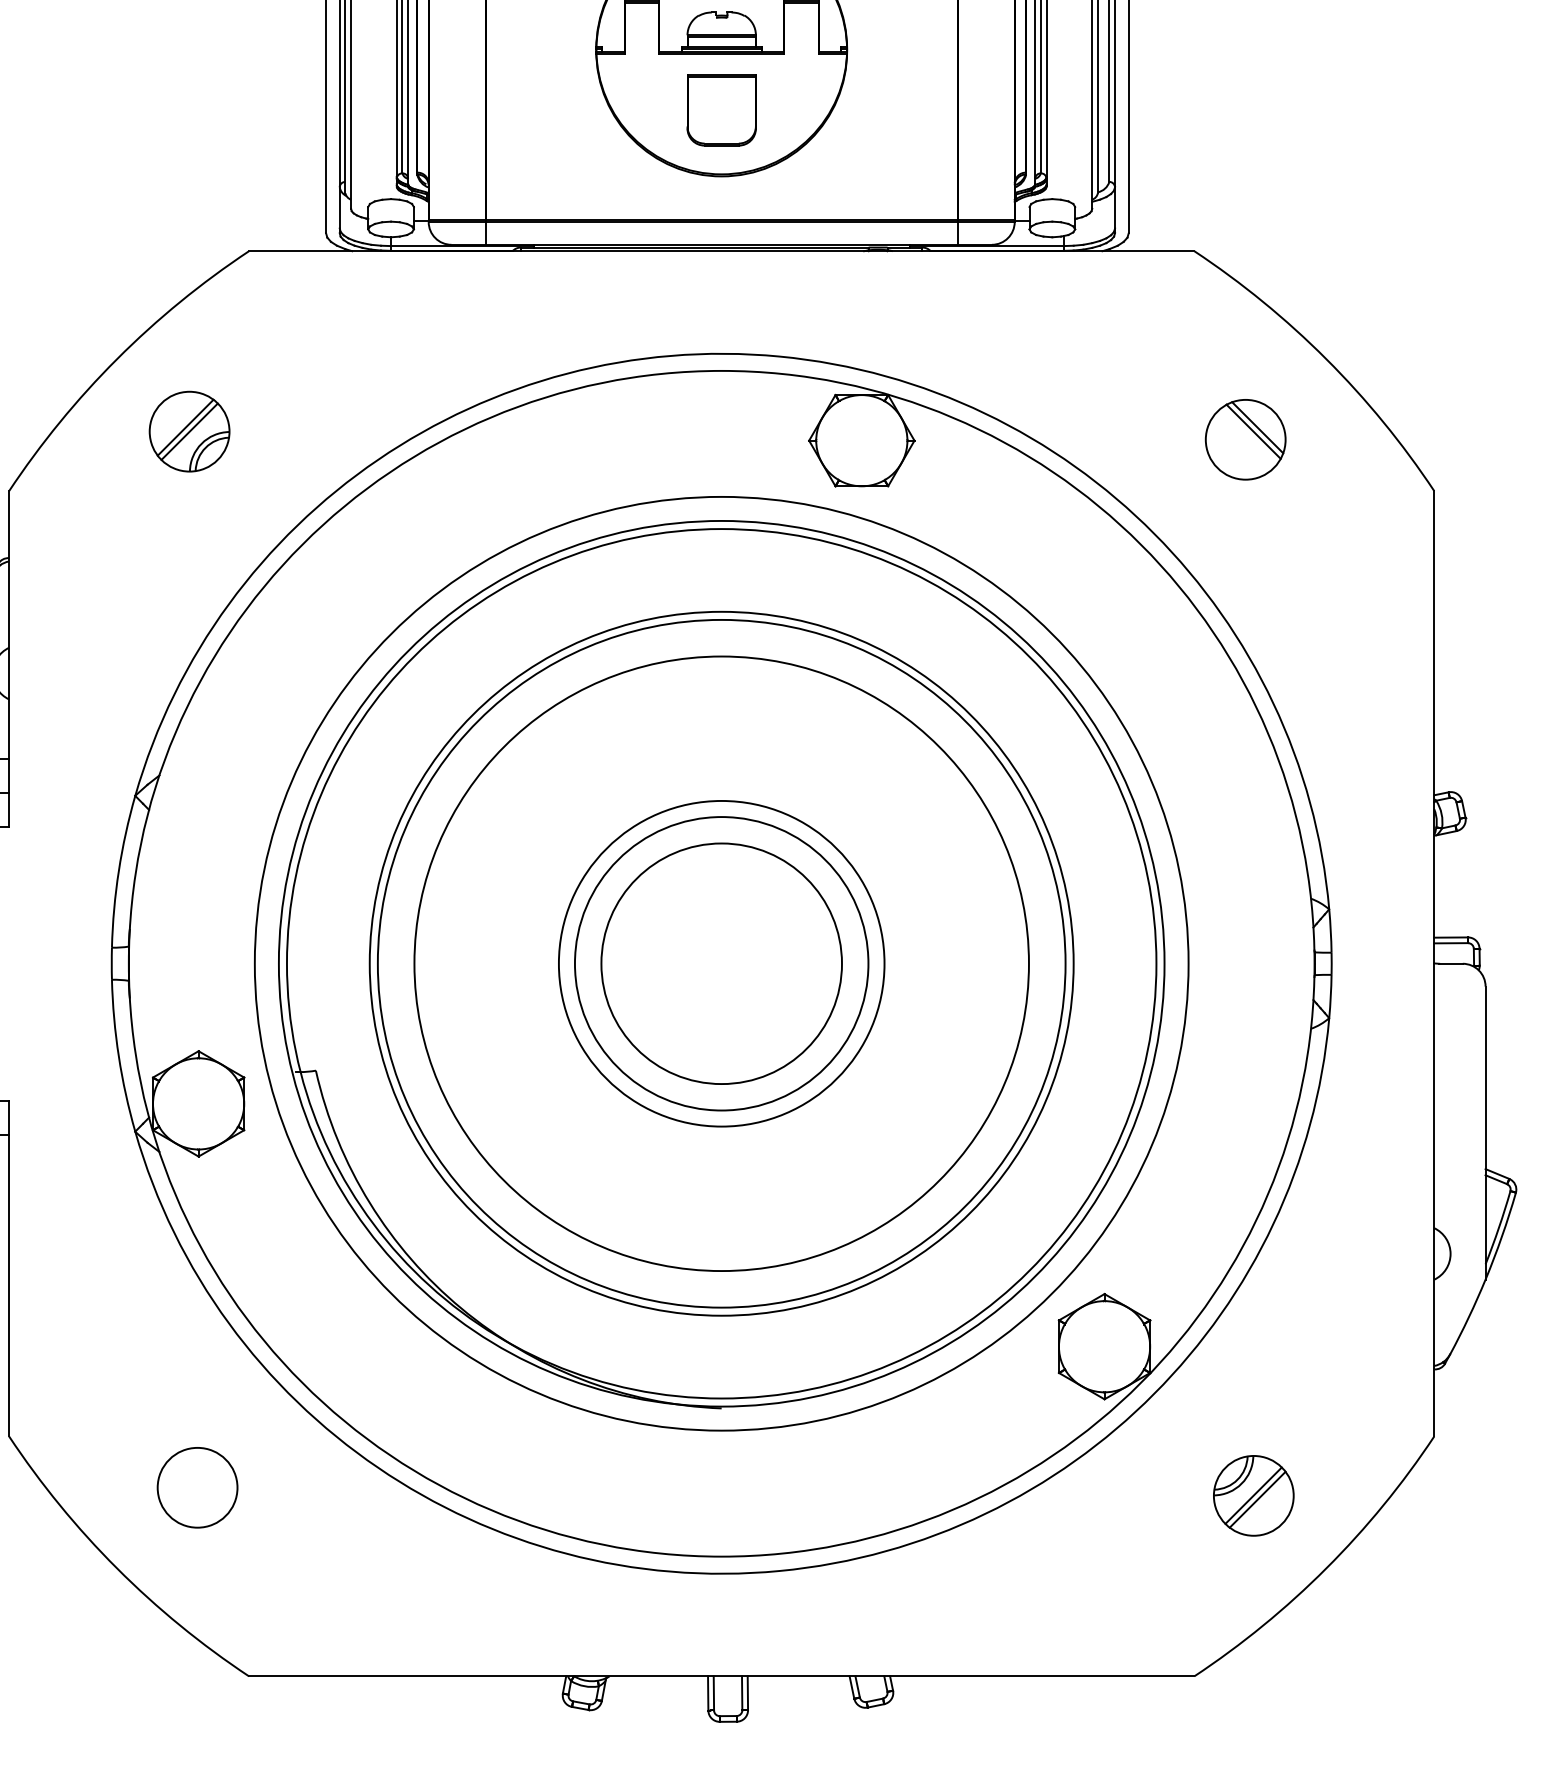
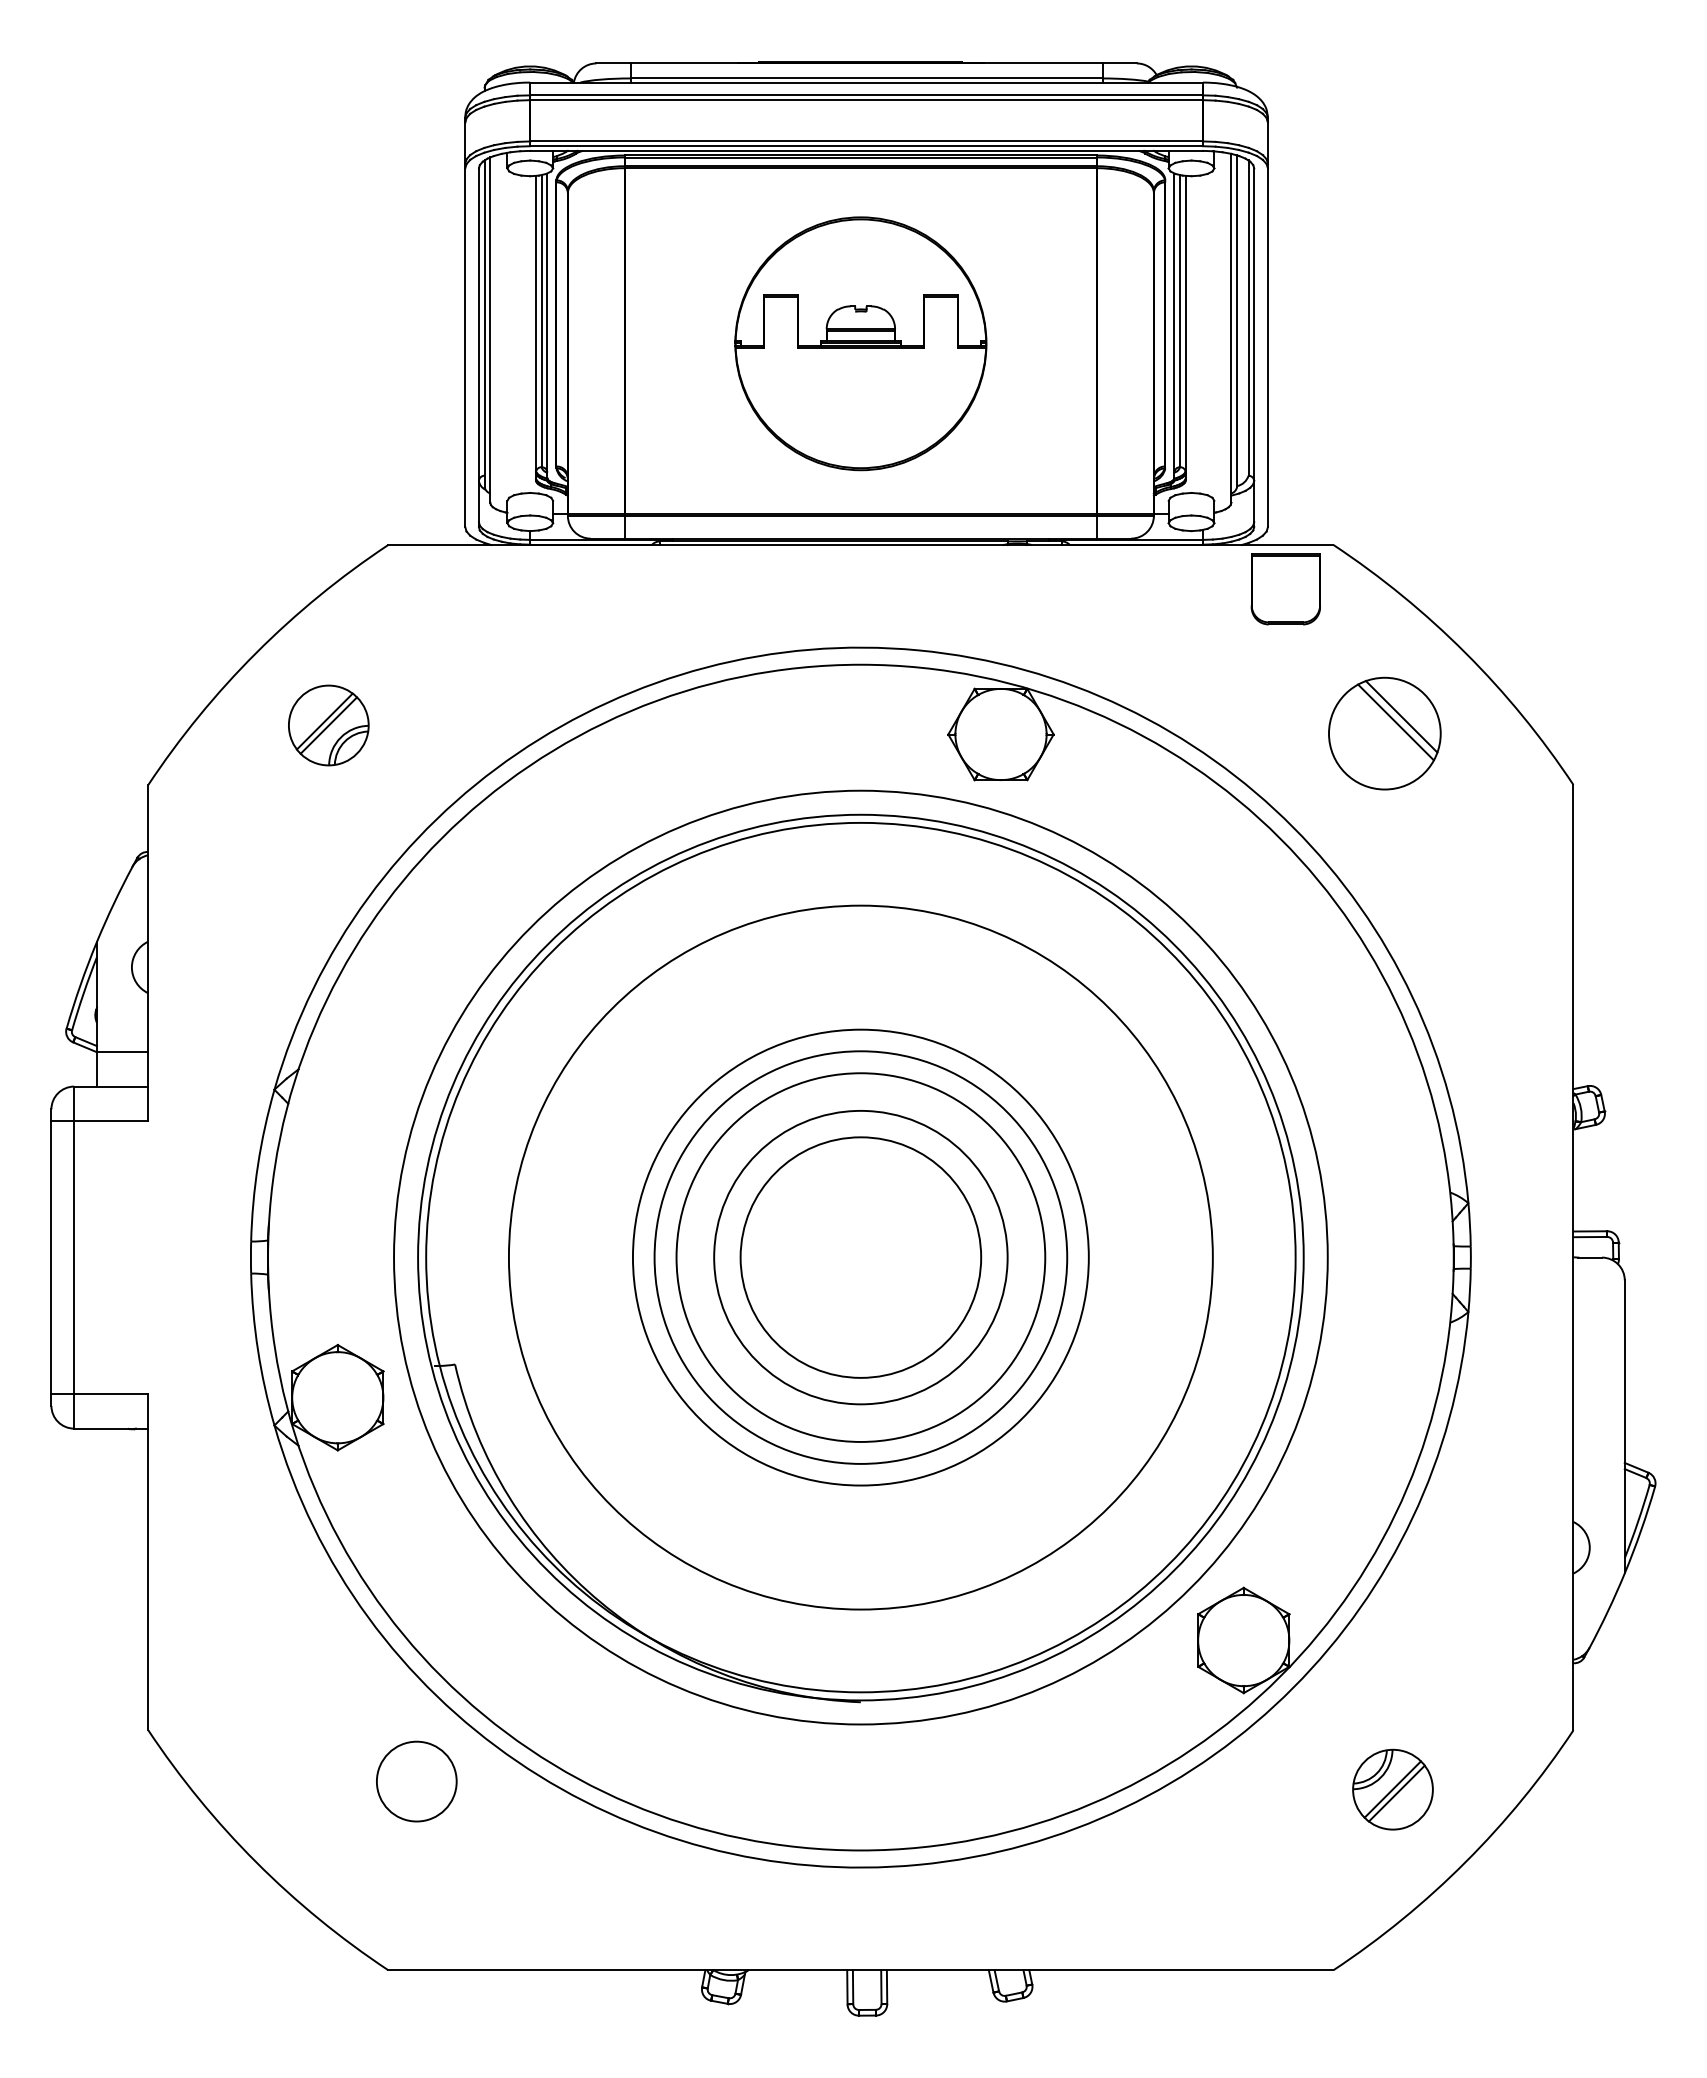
part: (721, 110) -> (1285, 589), moved
part: (1245, 439) -> (1384, 733), size x1.4
circle: (721, 963) -> (860, 1257), size x0.6
circle: (721, 963) -> (860, 1257), size x0.6
circle: (721, 963) -> (860, 1257), size x1.4
circle: (197, 1487) -> (416, 1781), moved

